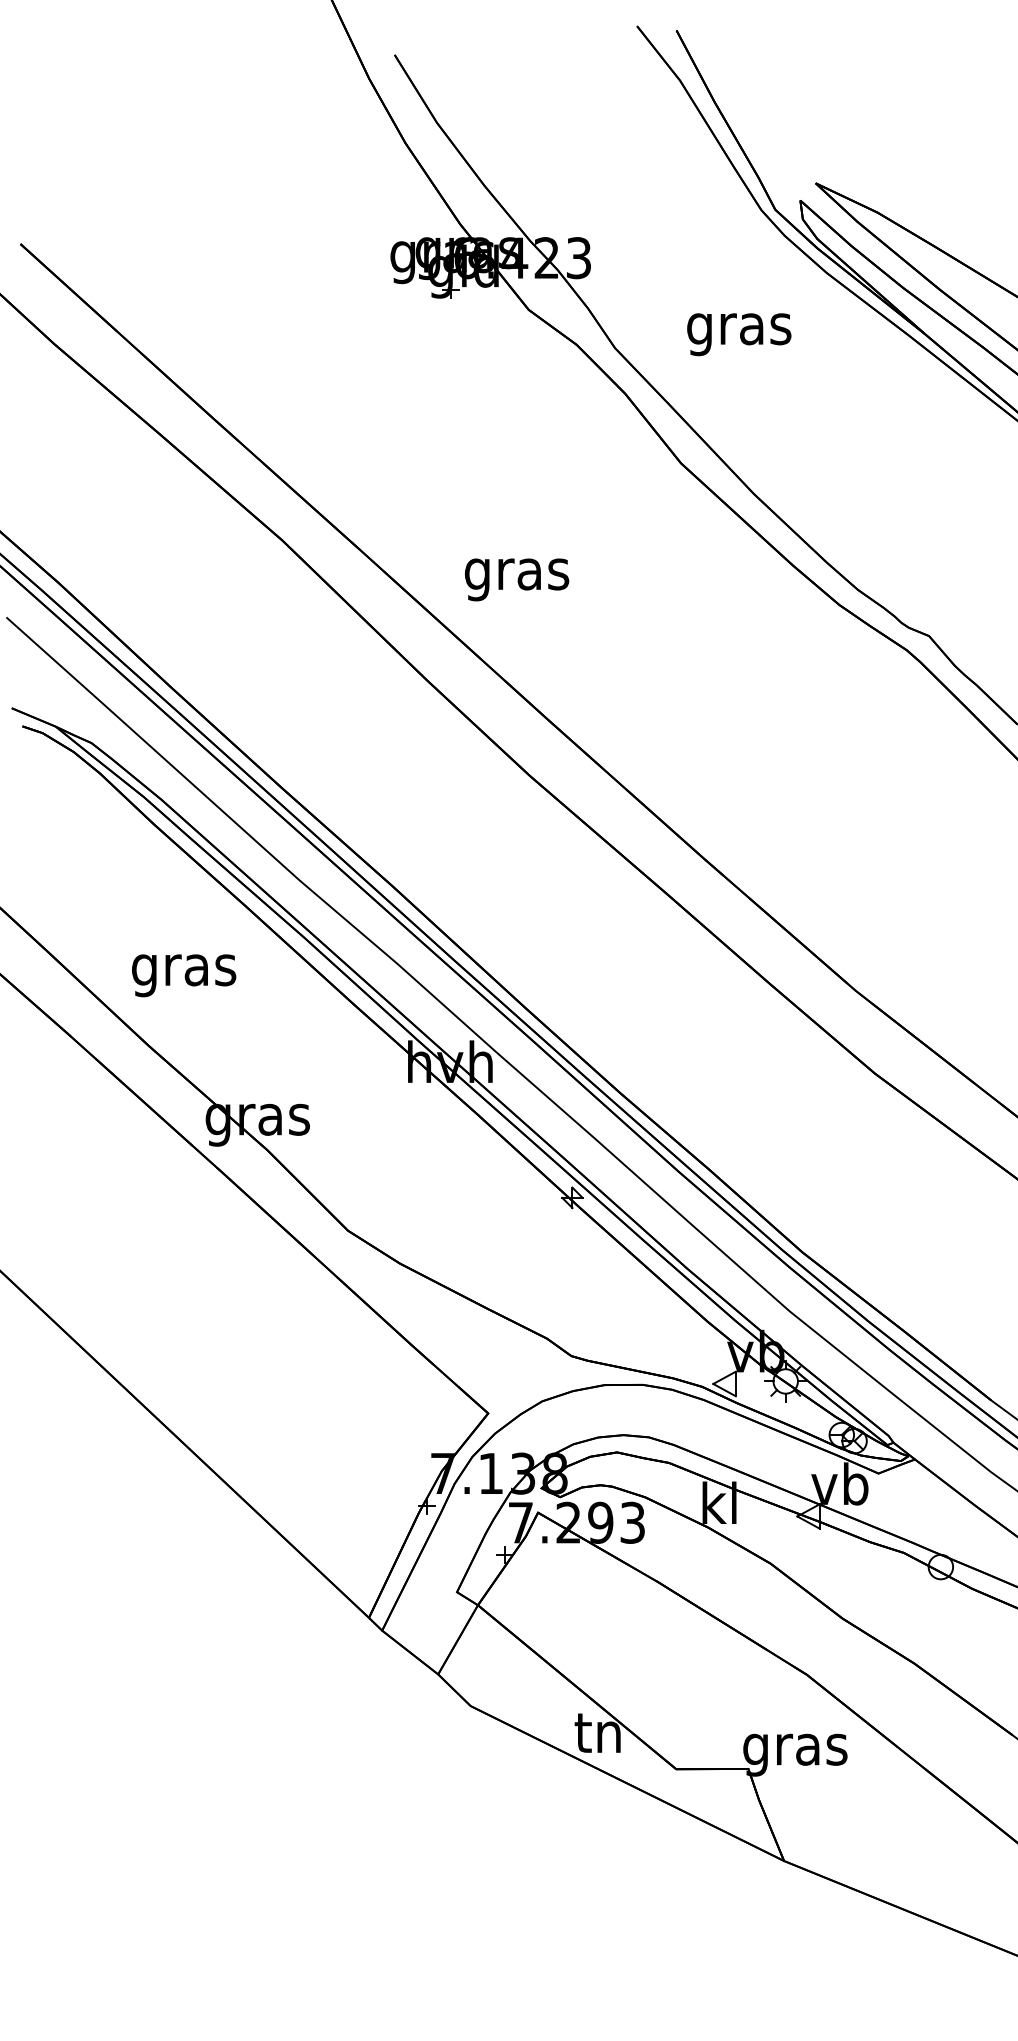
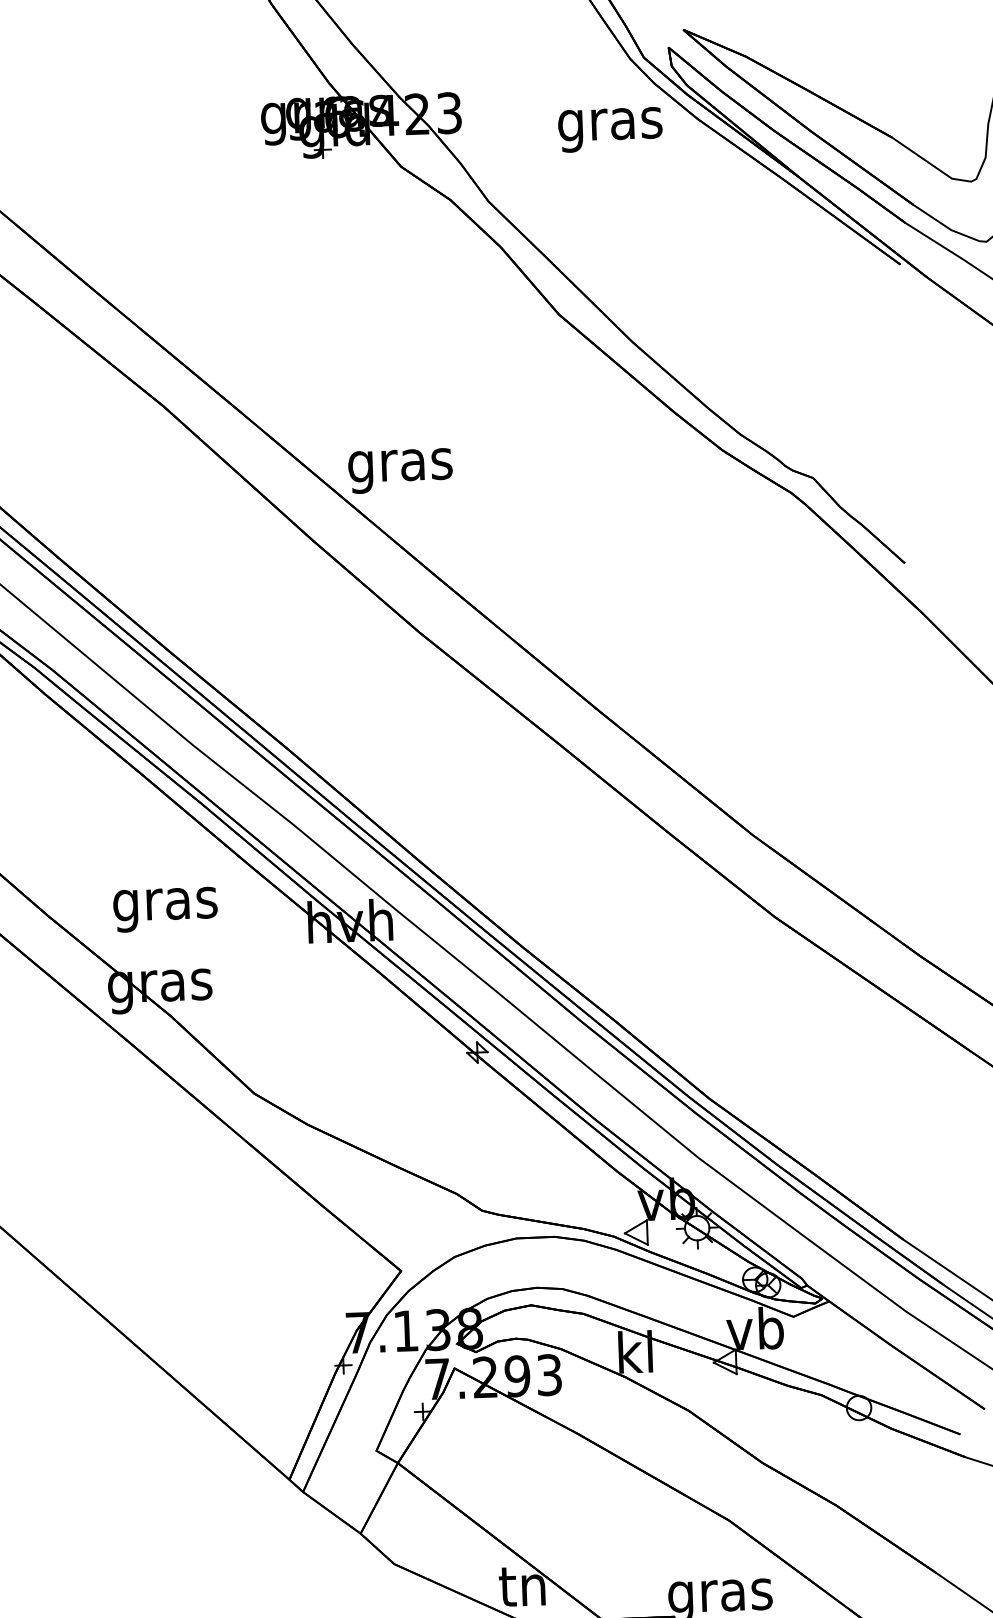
text: (739, 334) -> (610, 129), moved
text: (517, 579) -> (401, 470), moved
text: (184, 975) -> (165, 909), moved

